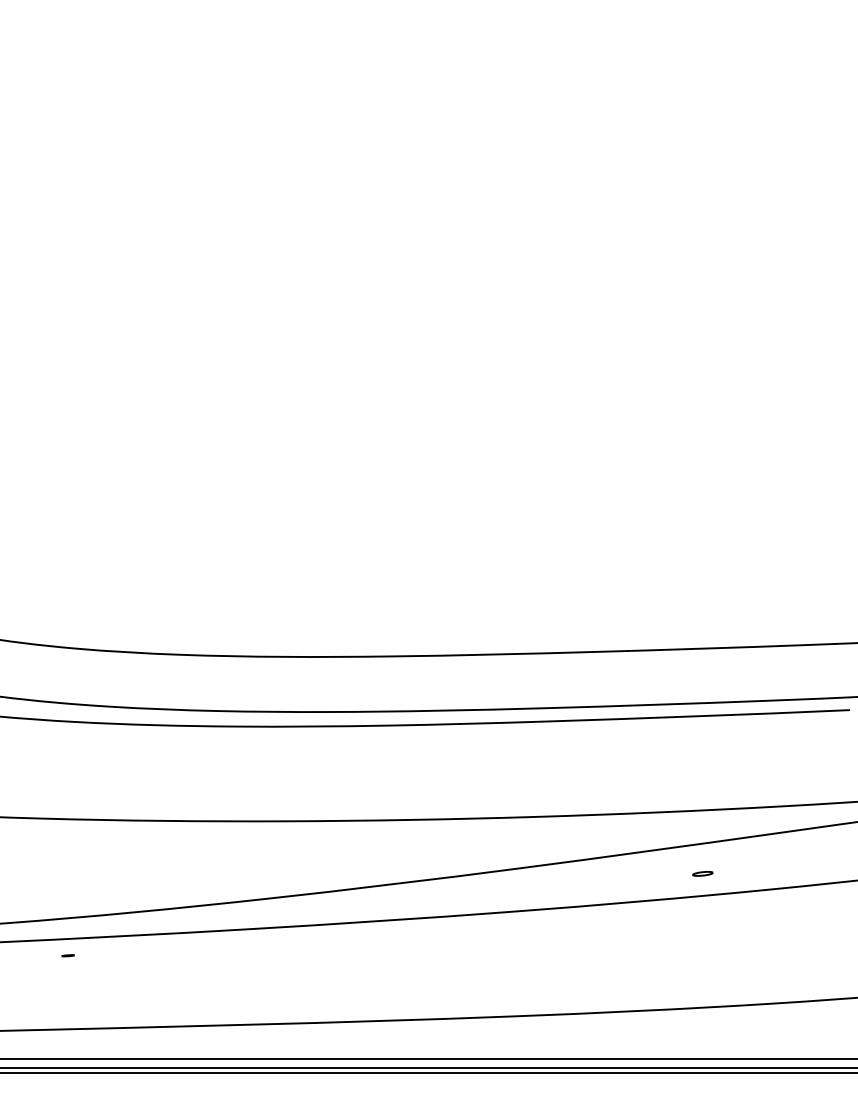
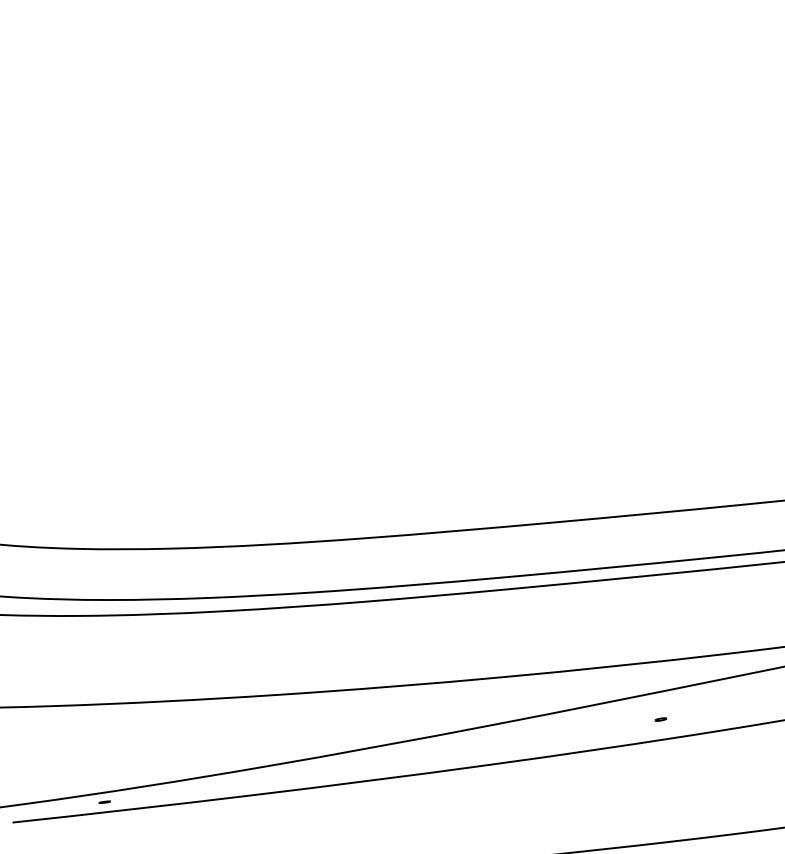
part: (702, 873) -> (660, 719), size x0.62
part: (67, 955) -> (104, 802), moved

